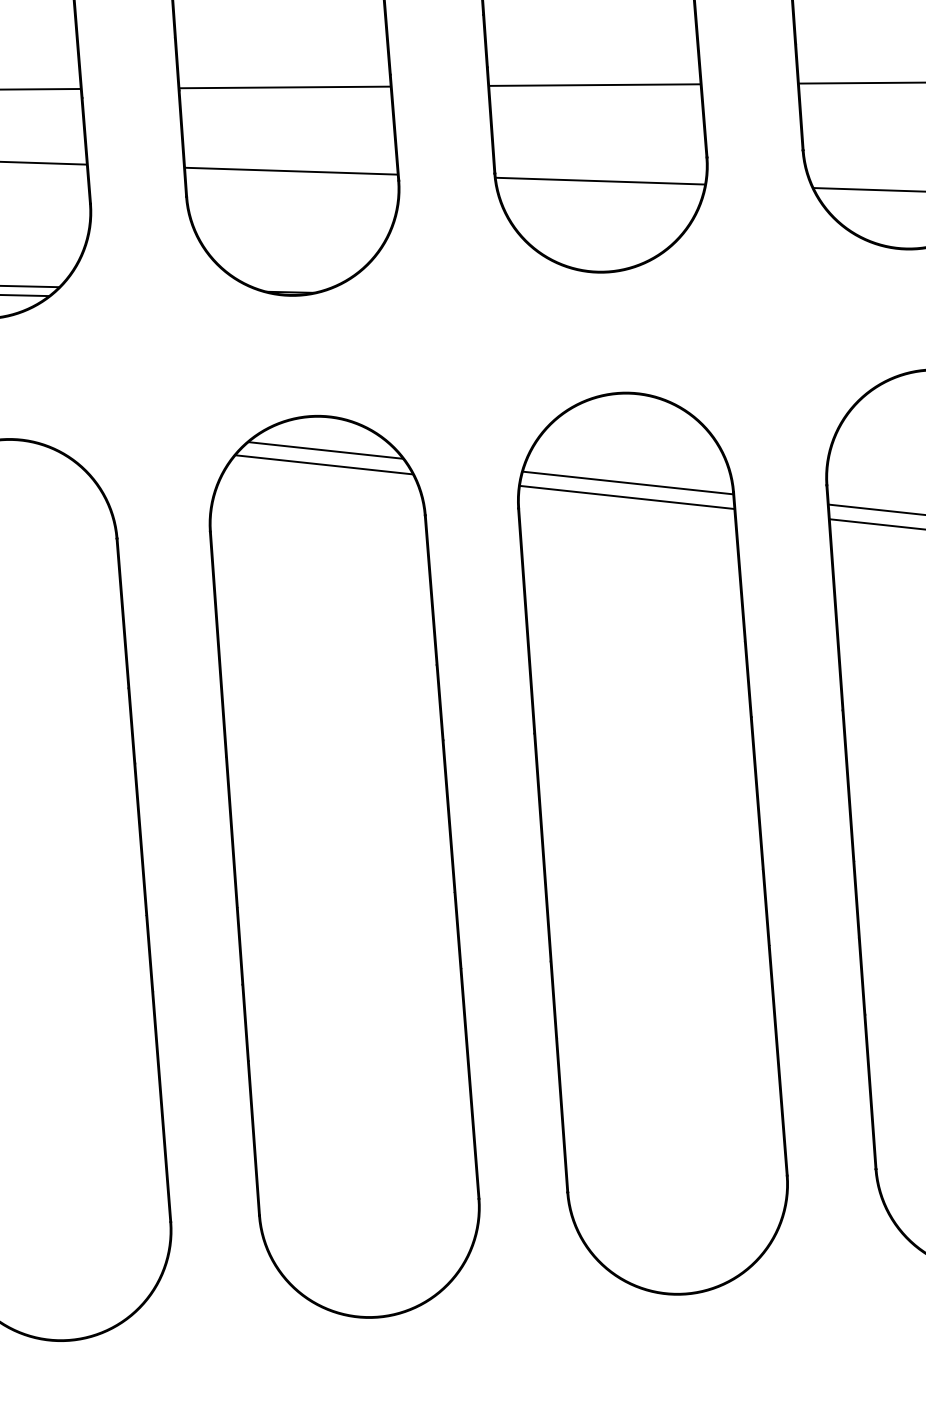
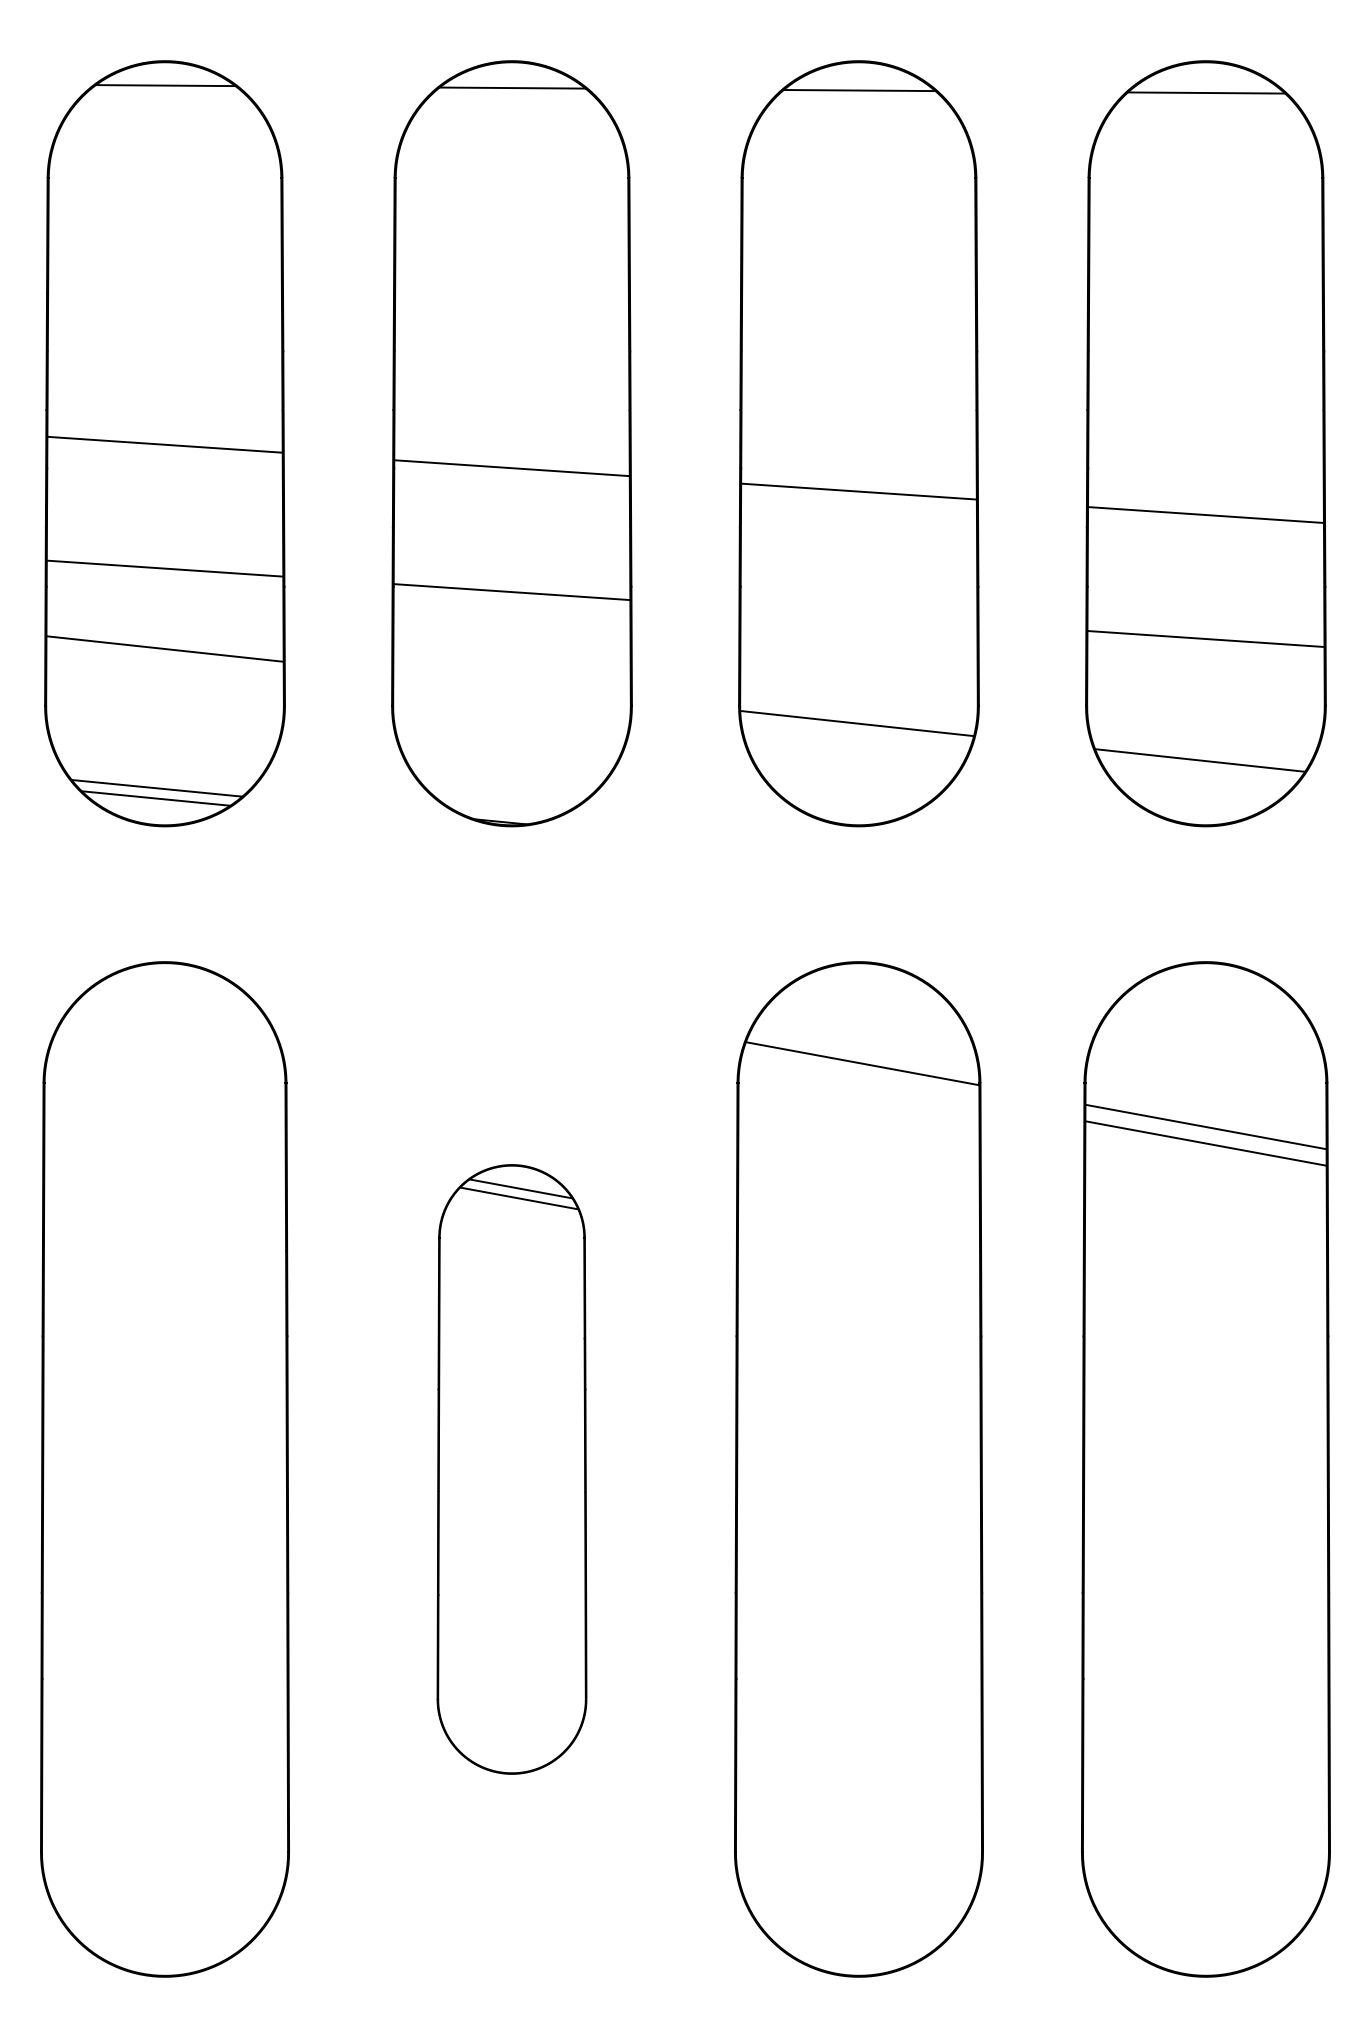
line: (594, 85) -> (858, 615), removed
line: (290, 171) -> (511, 686), removed
line: (627, 497) -> (860, 1079), removed
part: (343, 866) -> (511, 1469), size x0.6

